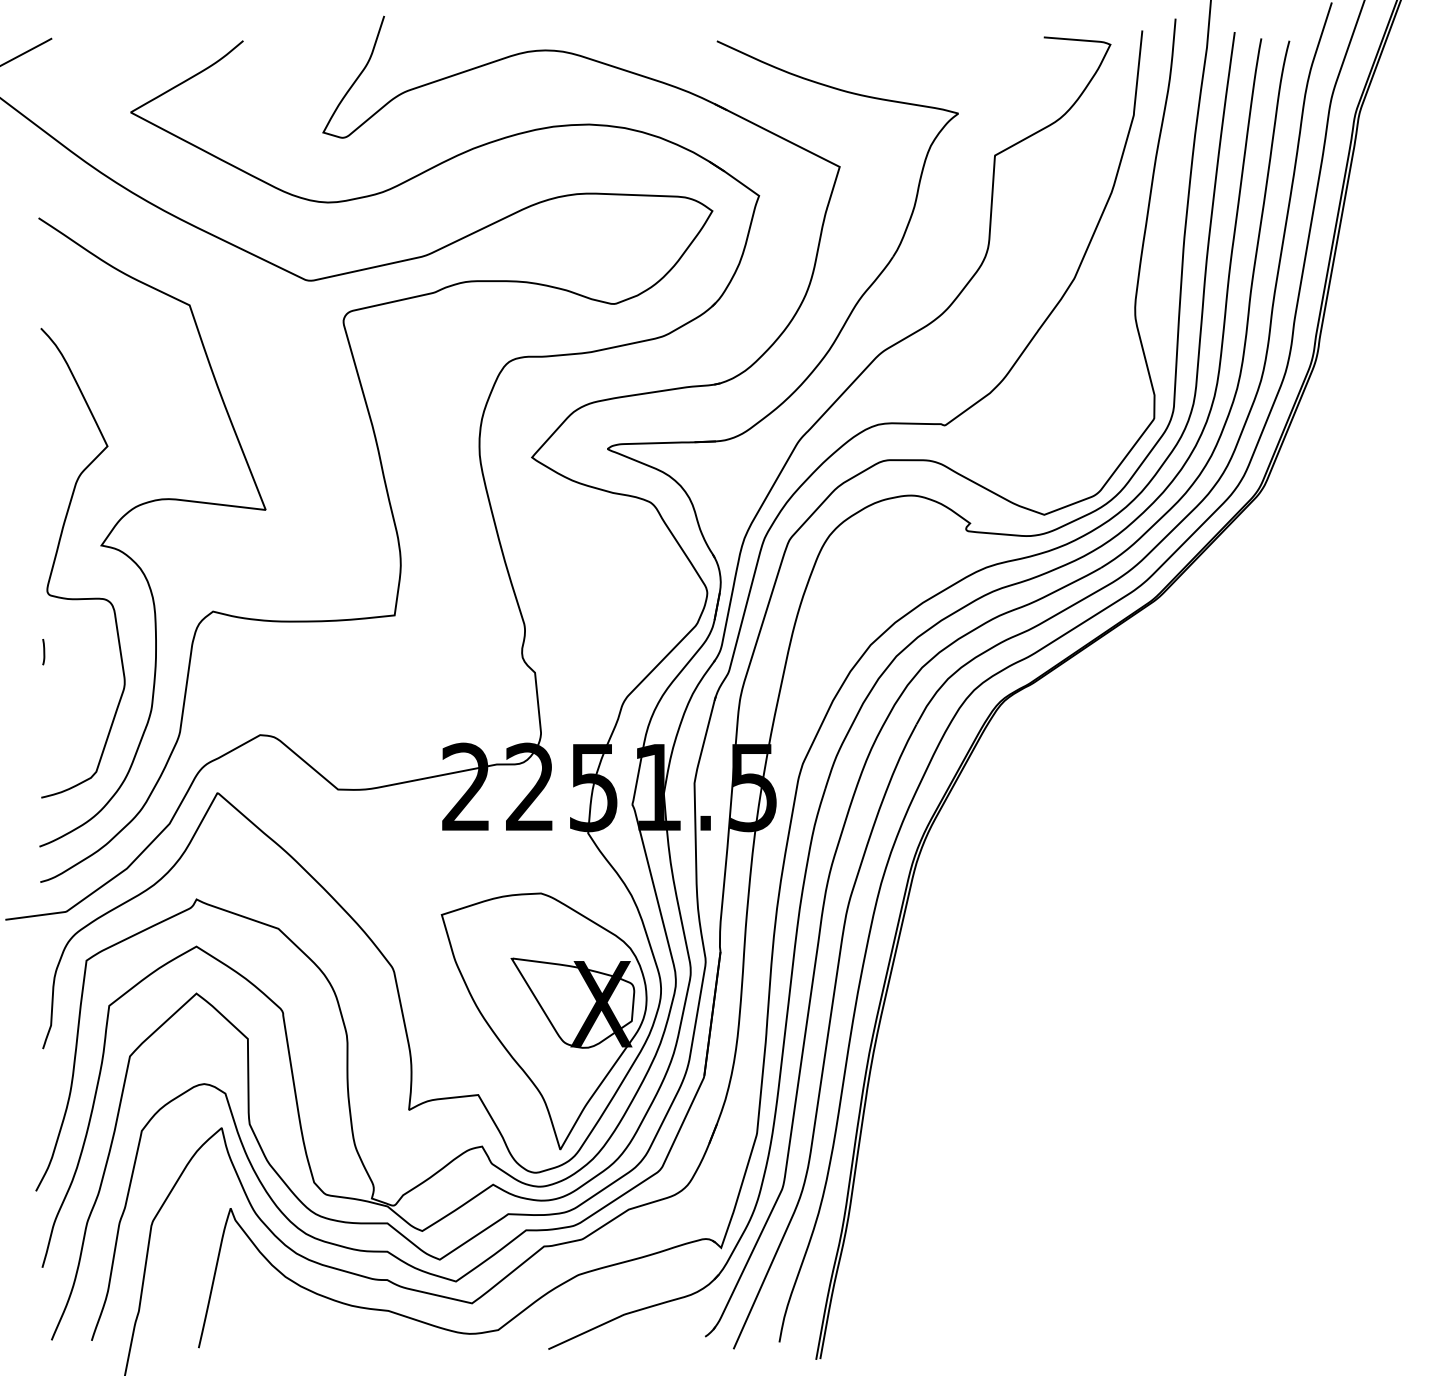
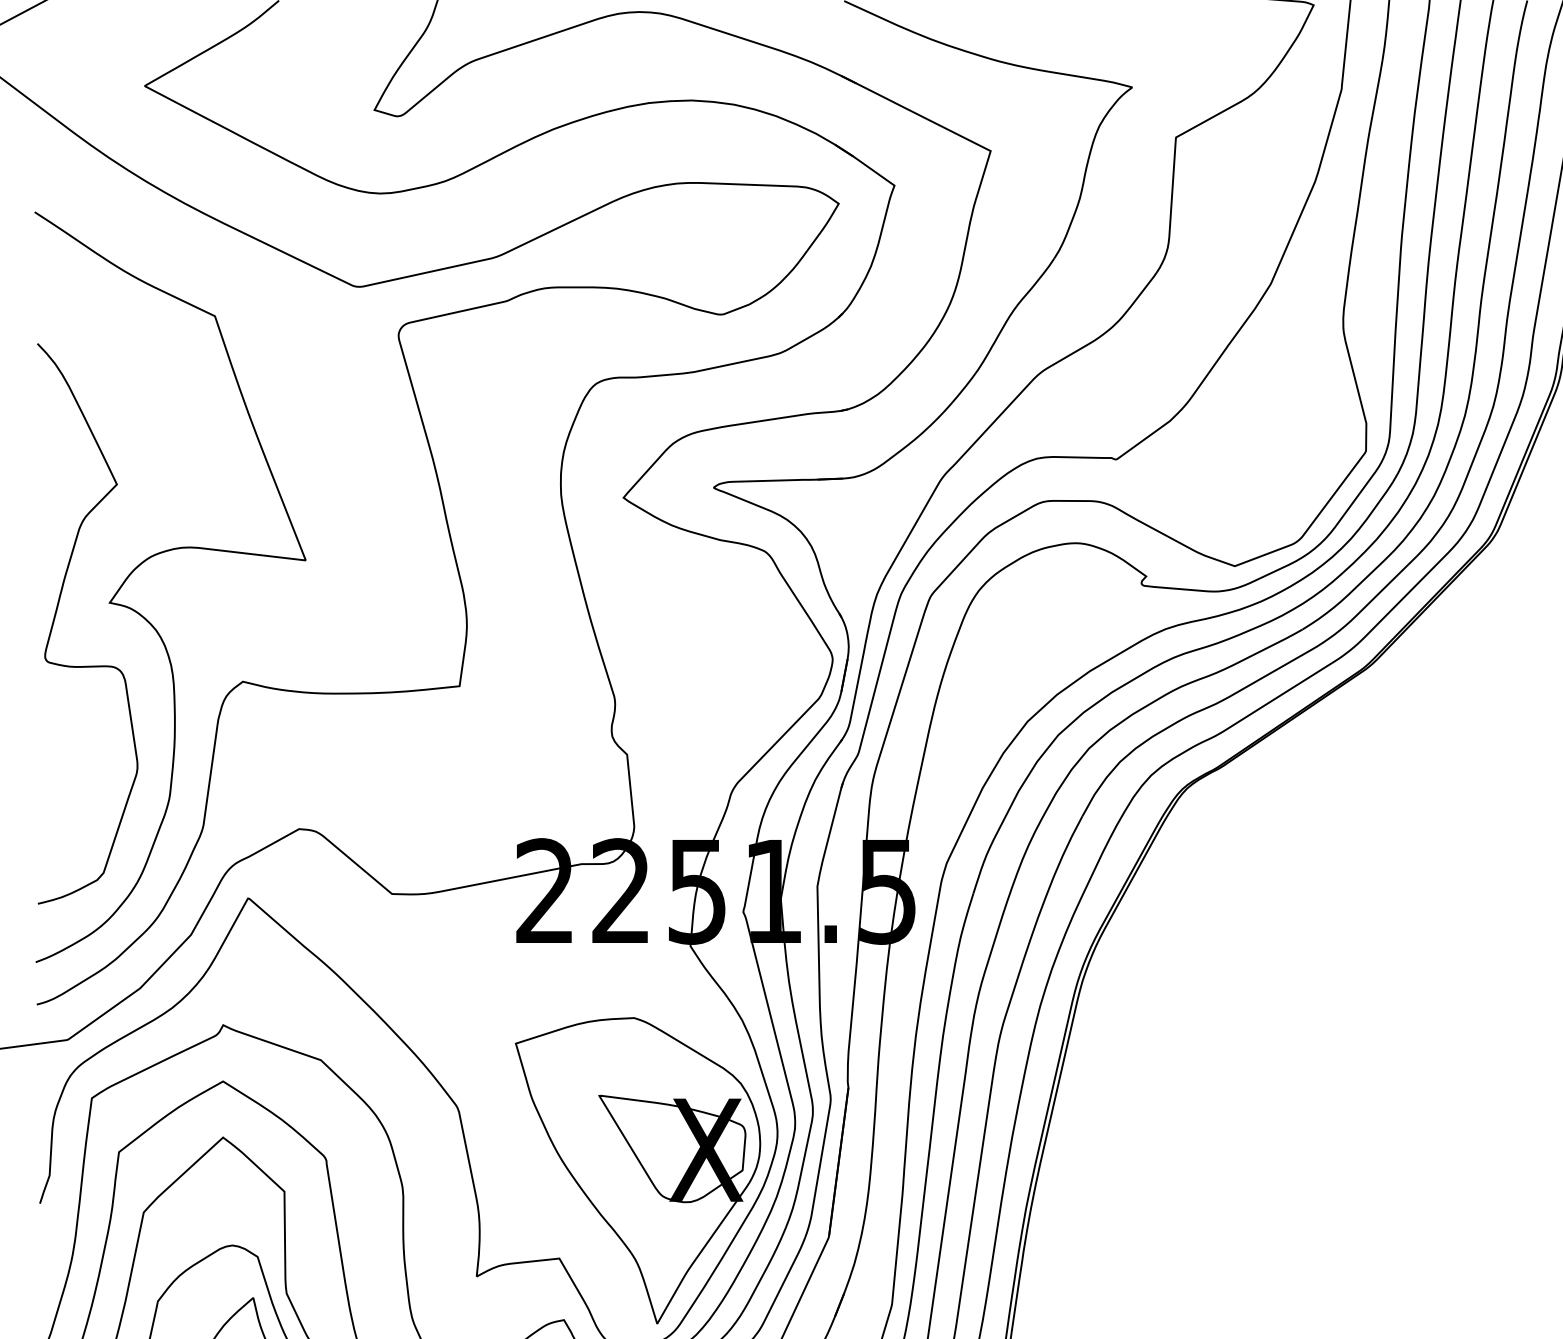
line: (43, 652) -> (40, 730), removed

